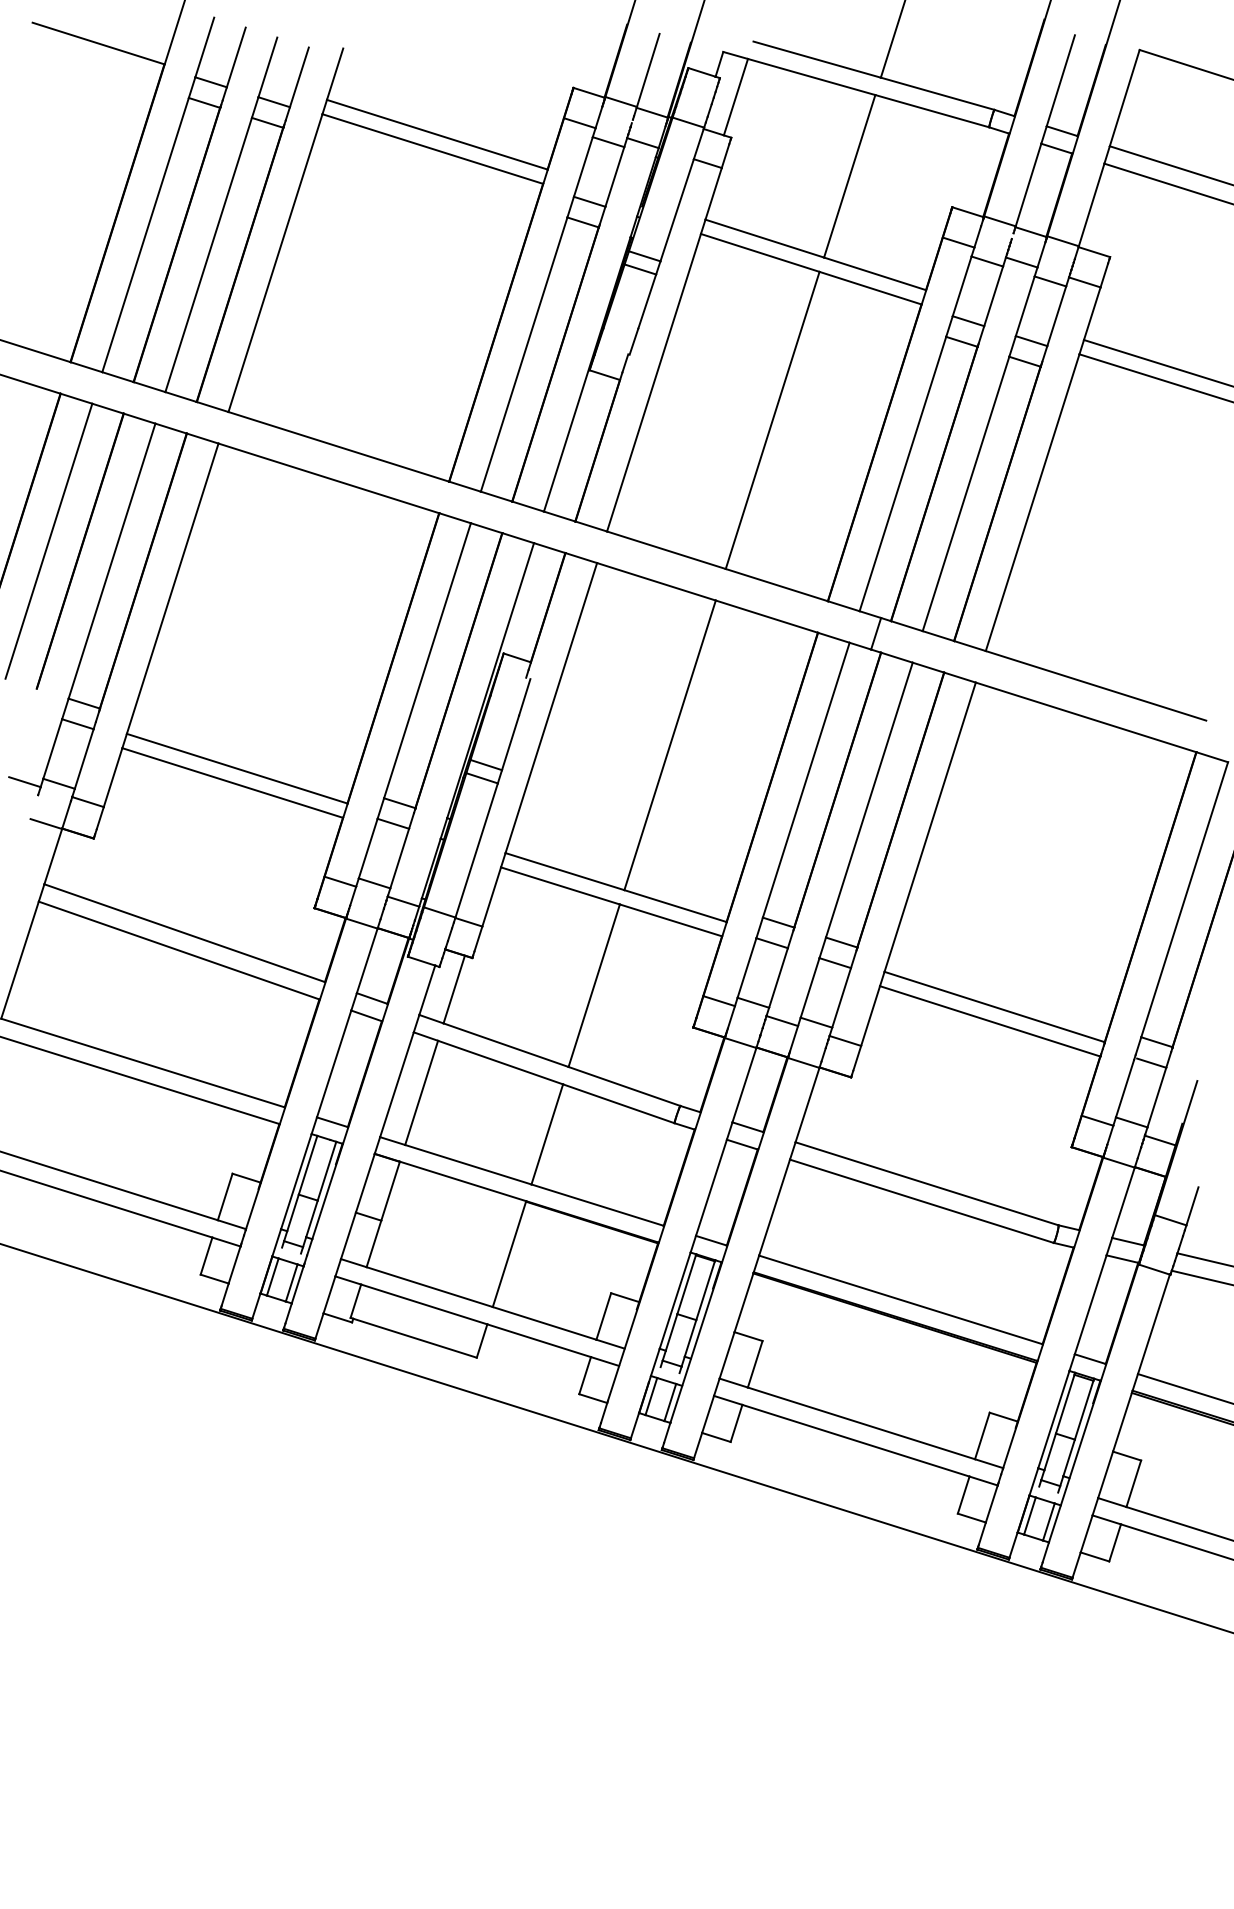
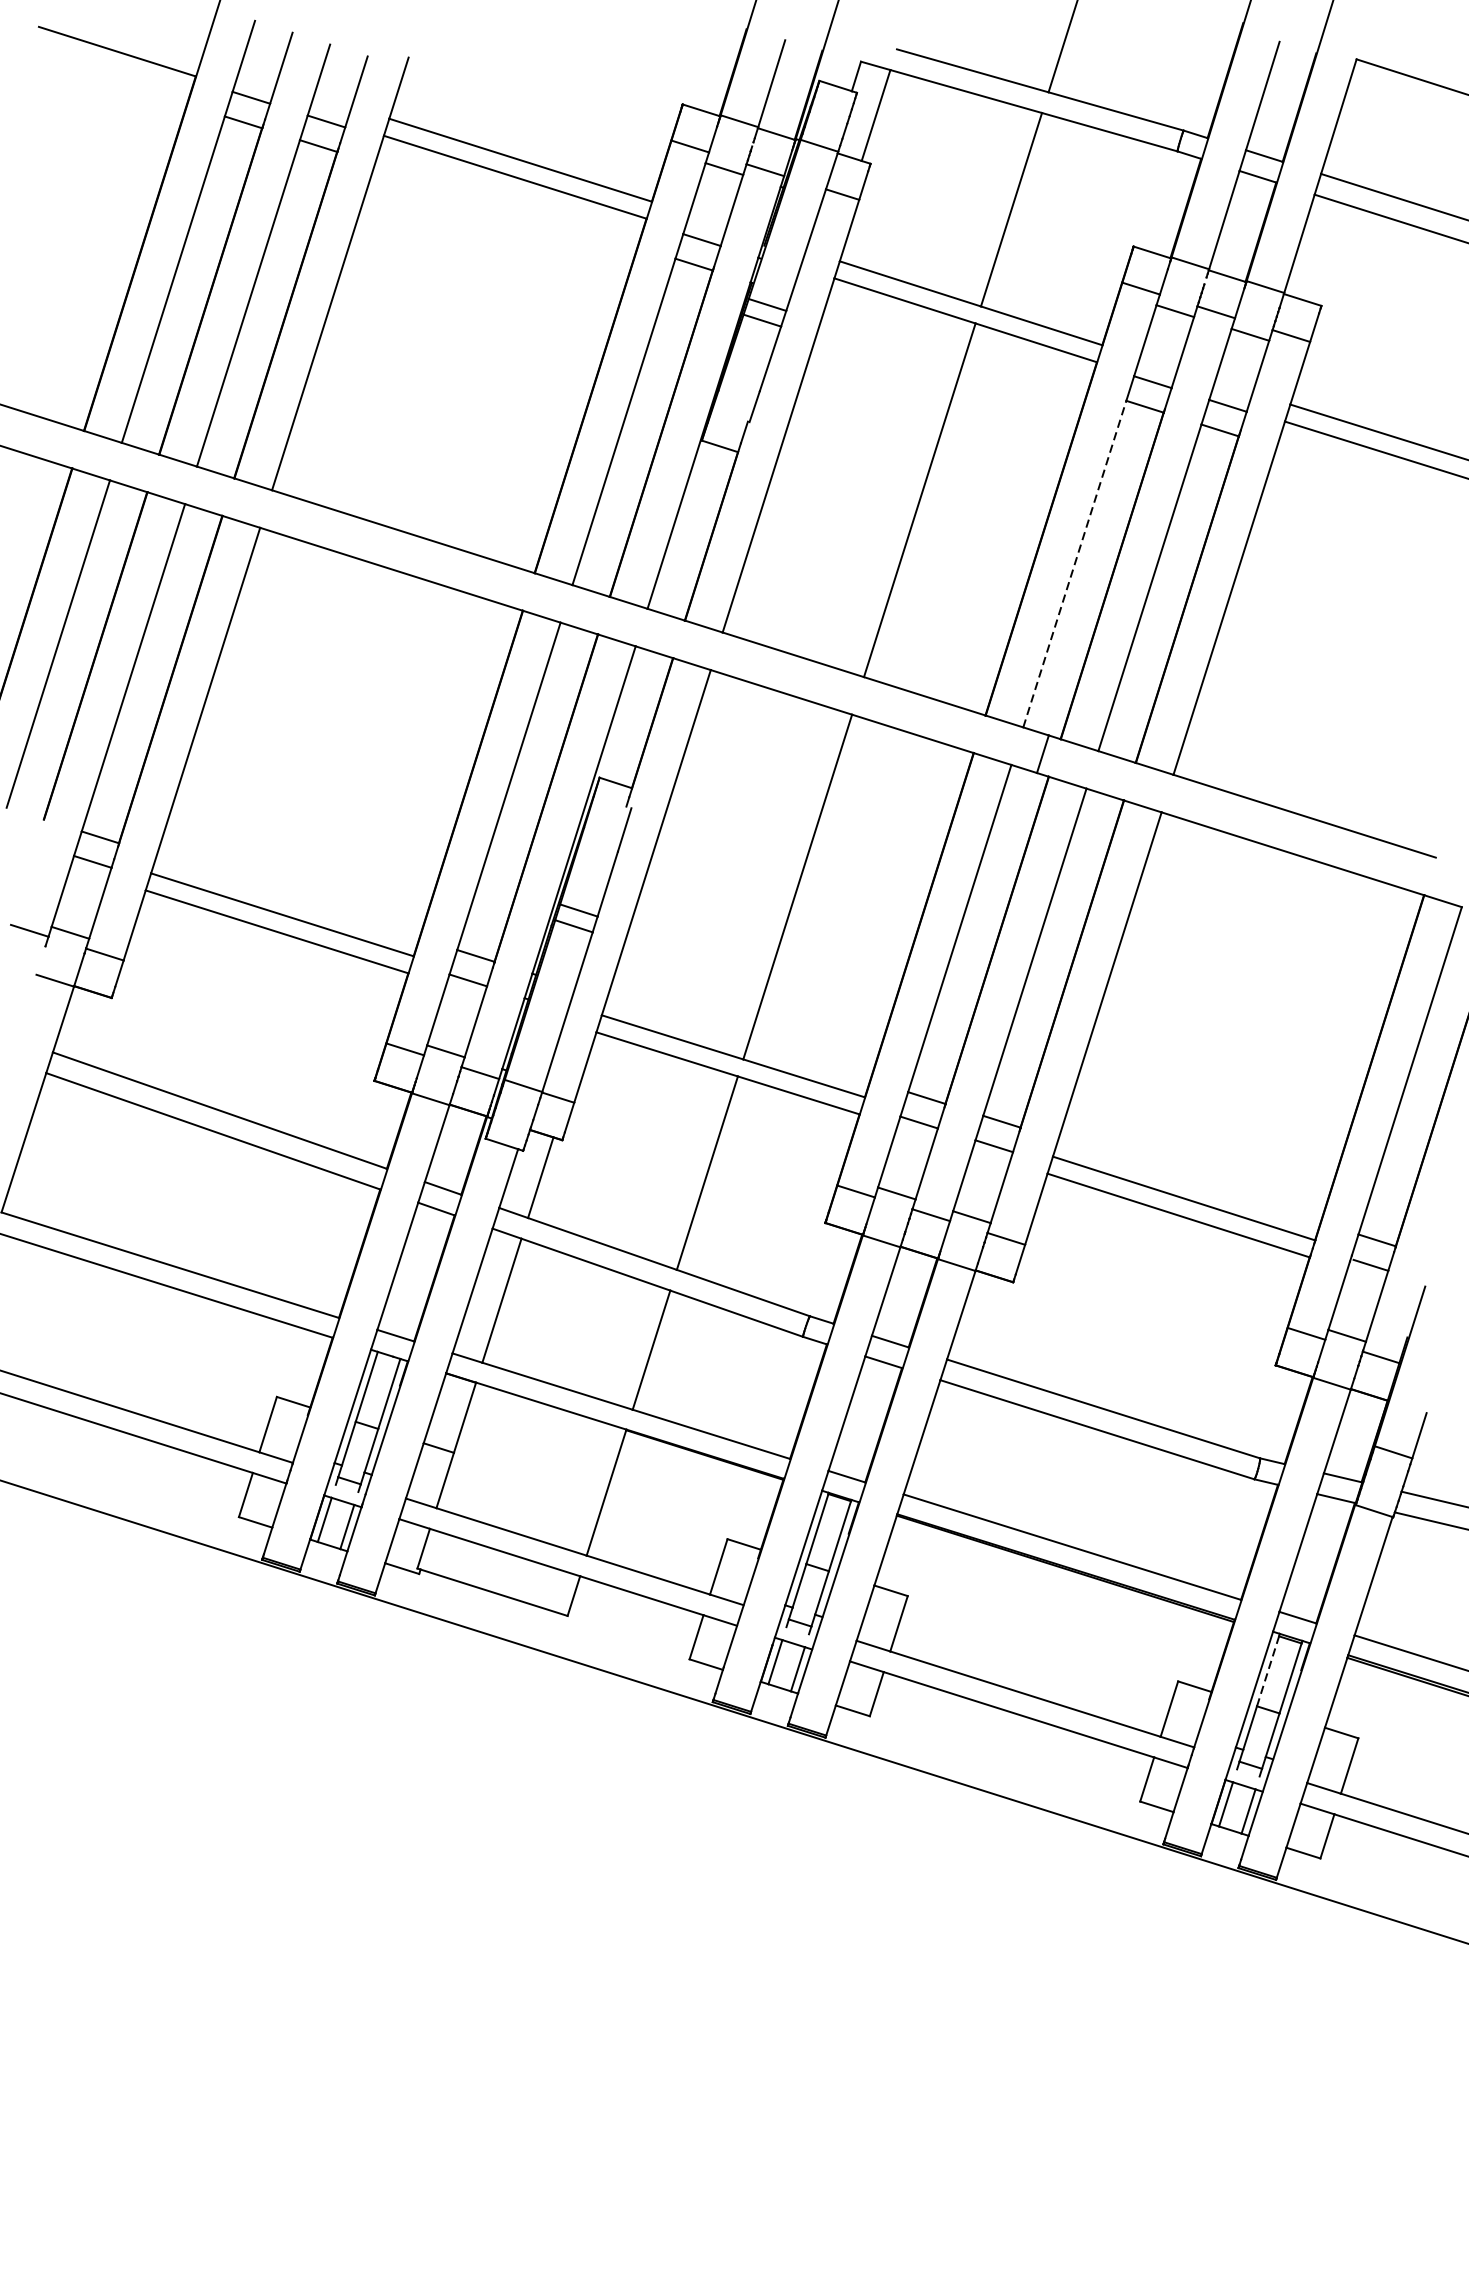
line: (902, 474) -> (1074, 564), solid -> dashed
line: (1065, 1404) -> (1268, 1671), solid -> dashed

